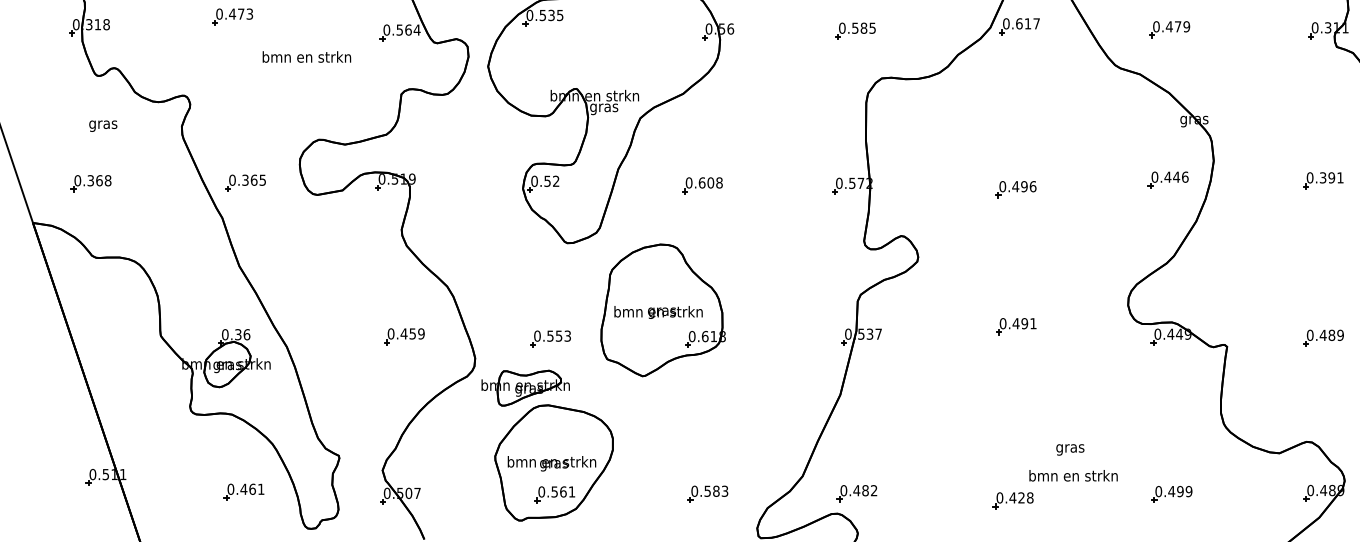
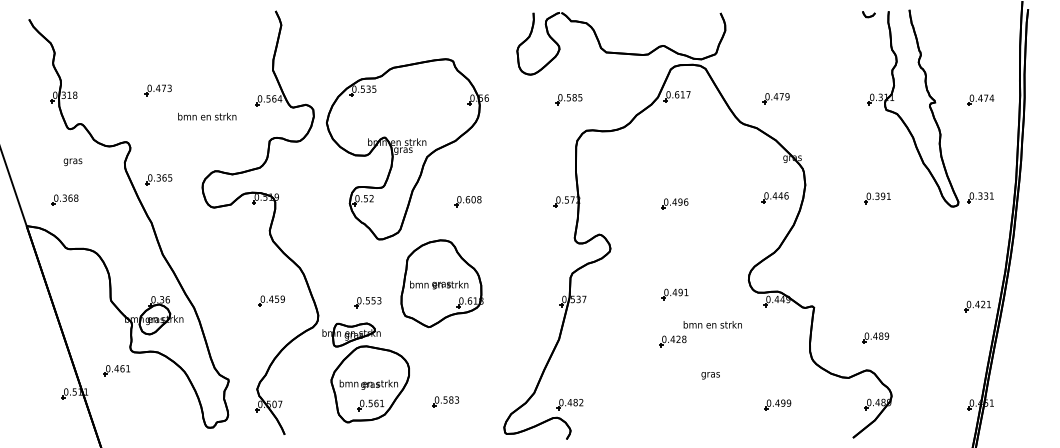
part: (245, 182) -> (158, 179), moved
part: (1323, 337) -> (875, 337), moved
part: (1056, 481) -> (701, 328), moved
part: (243, 492) -> (116, 370), moved
part: (707, 493) -> (445, 401), moved

